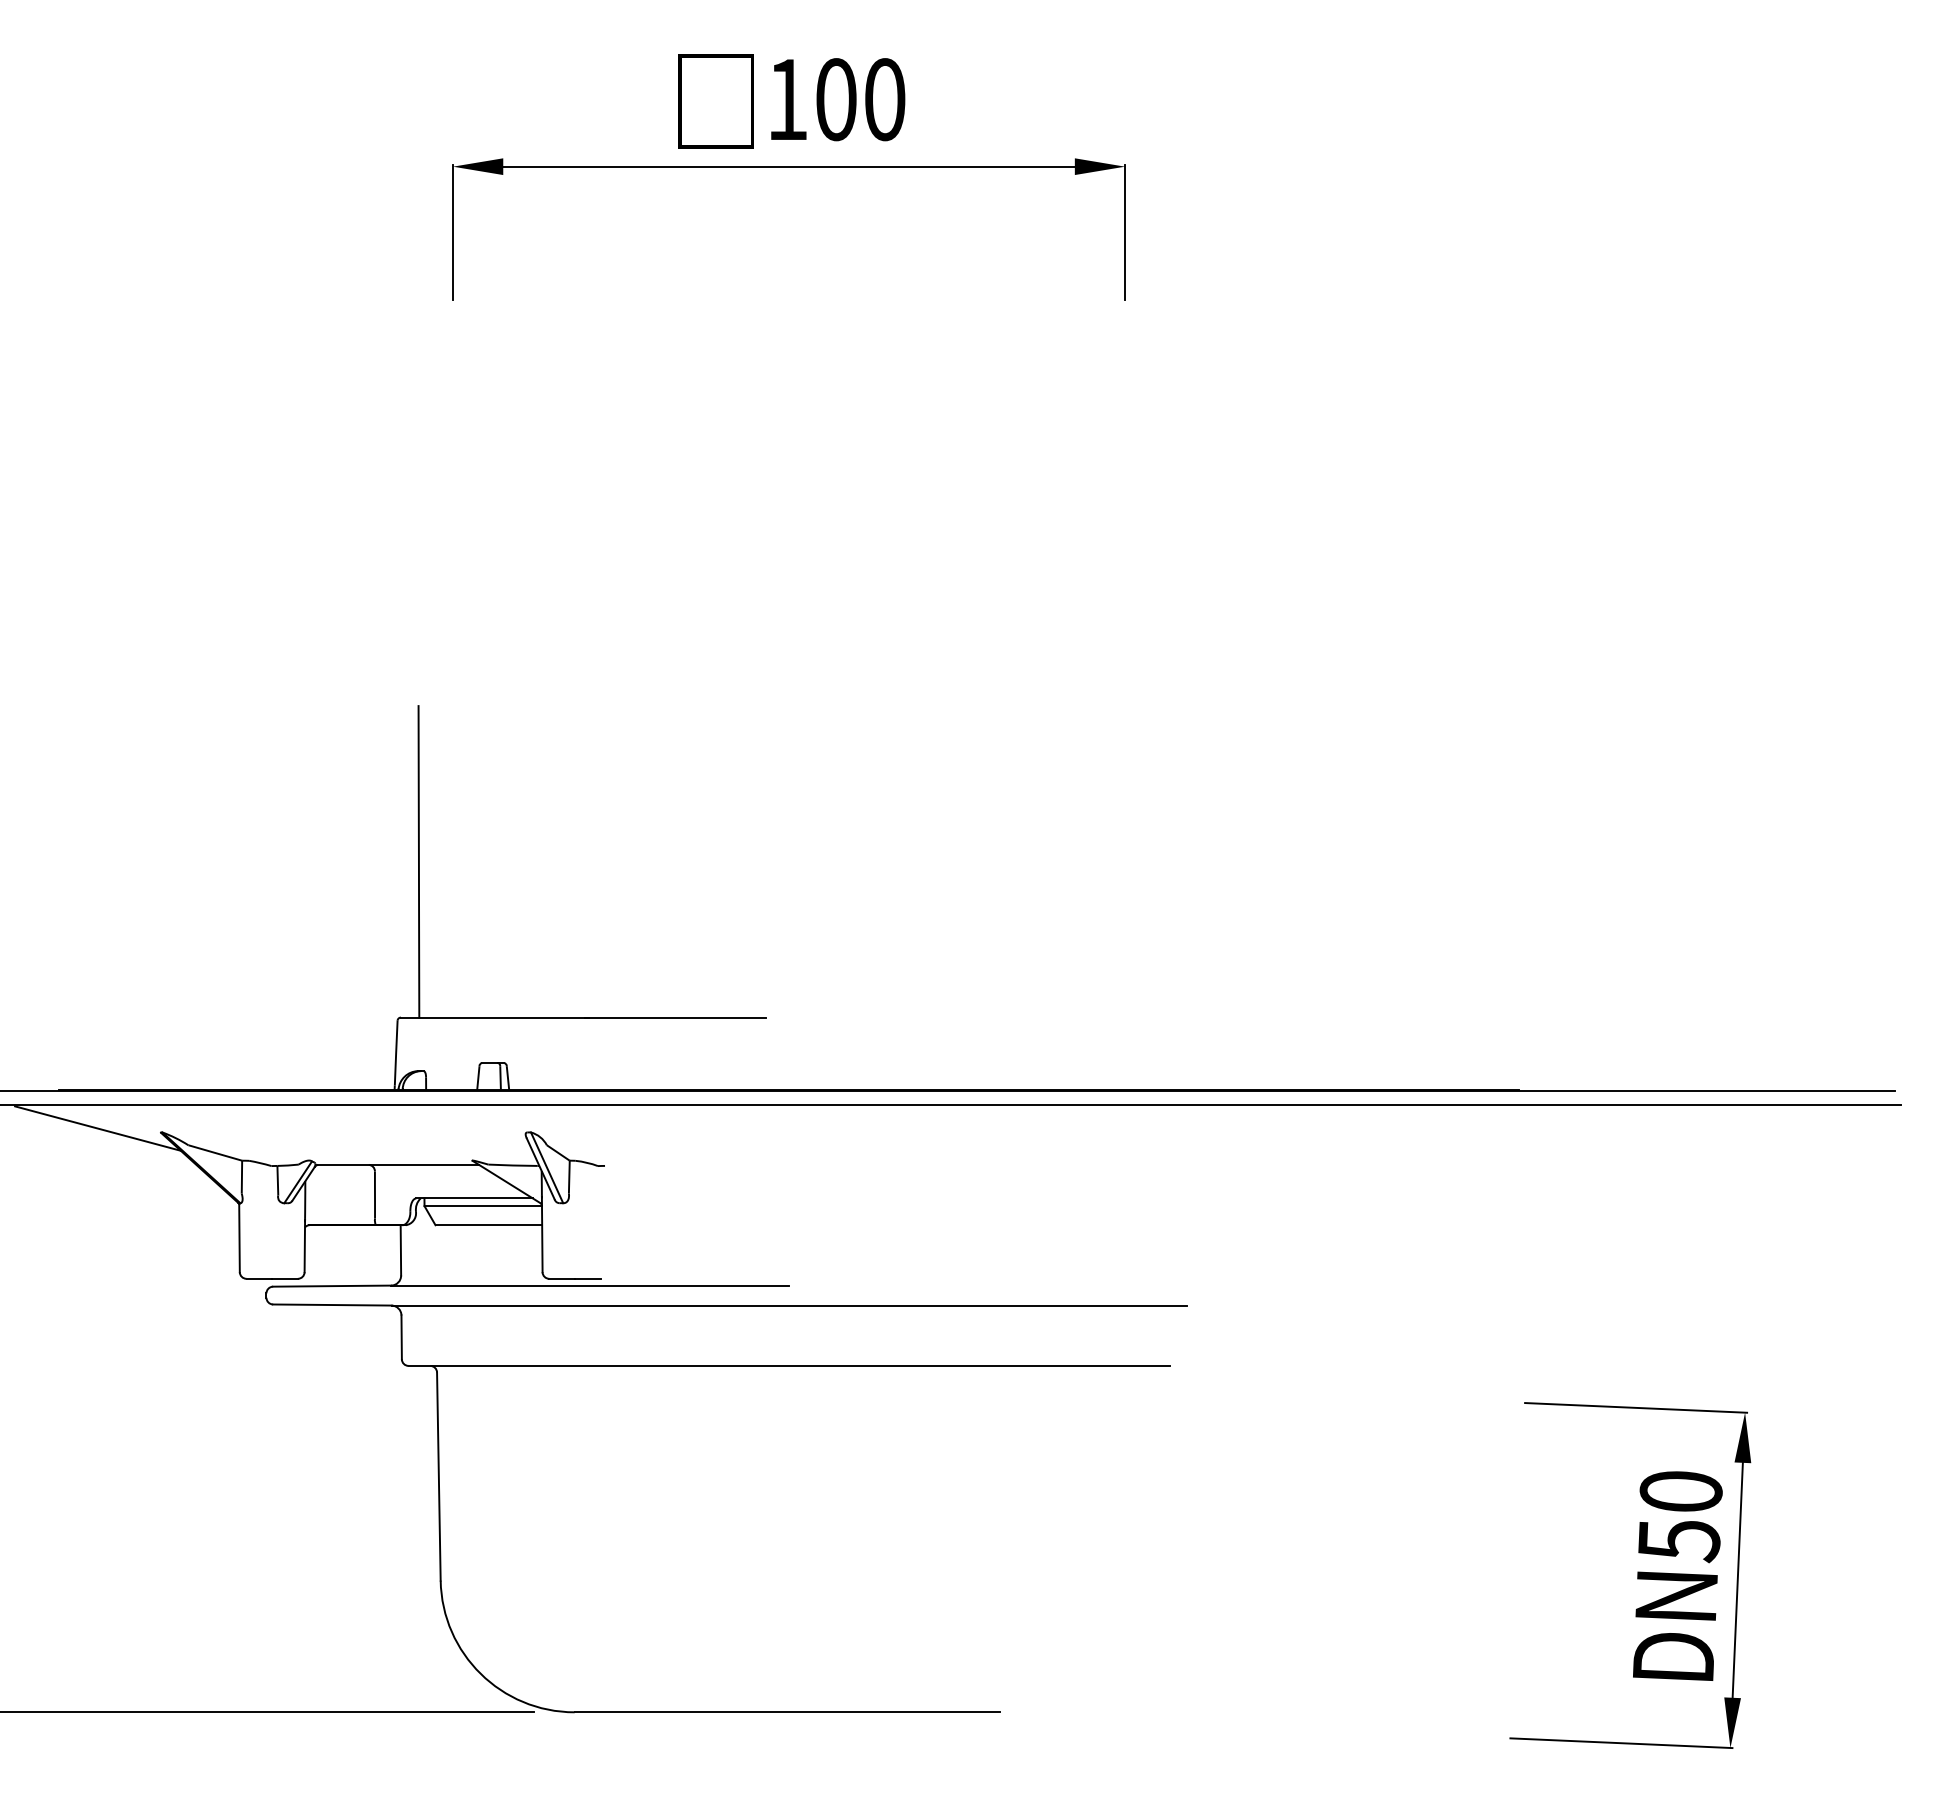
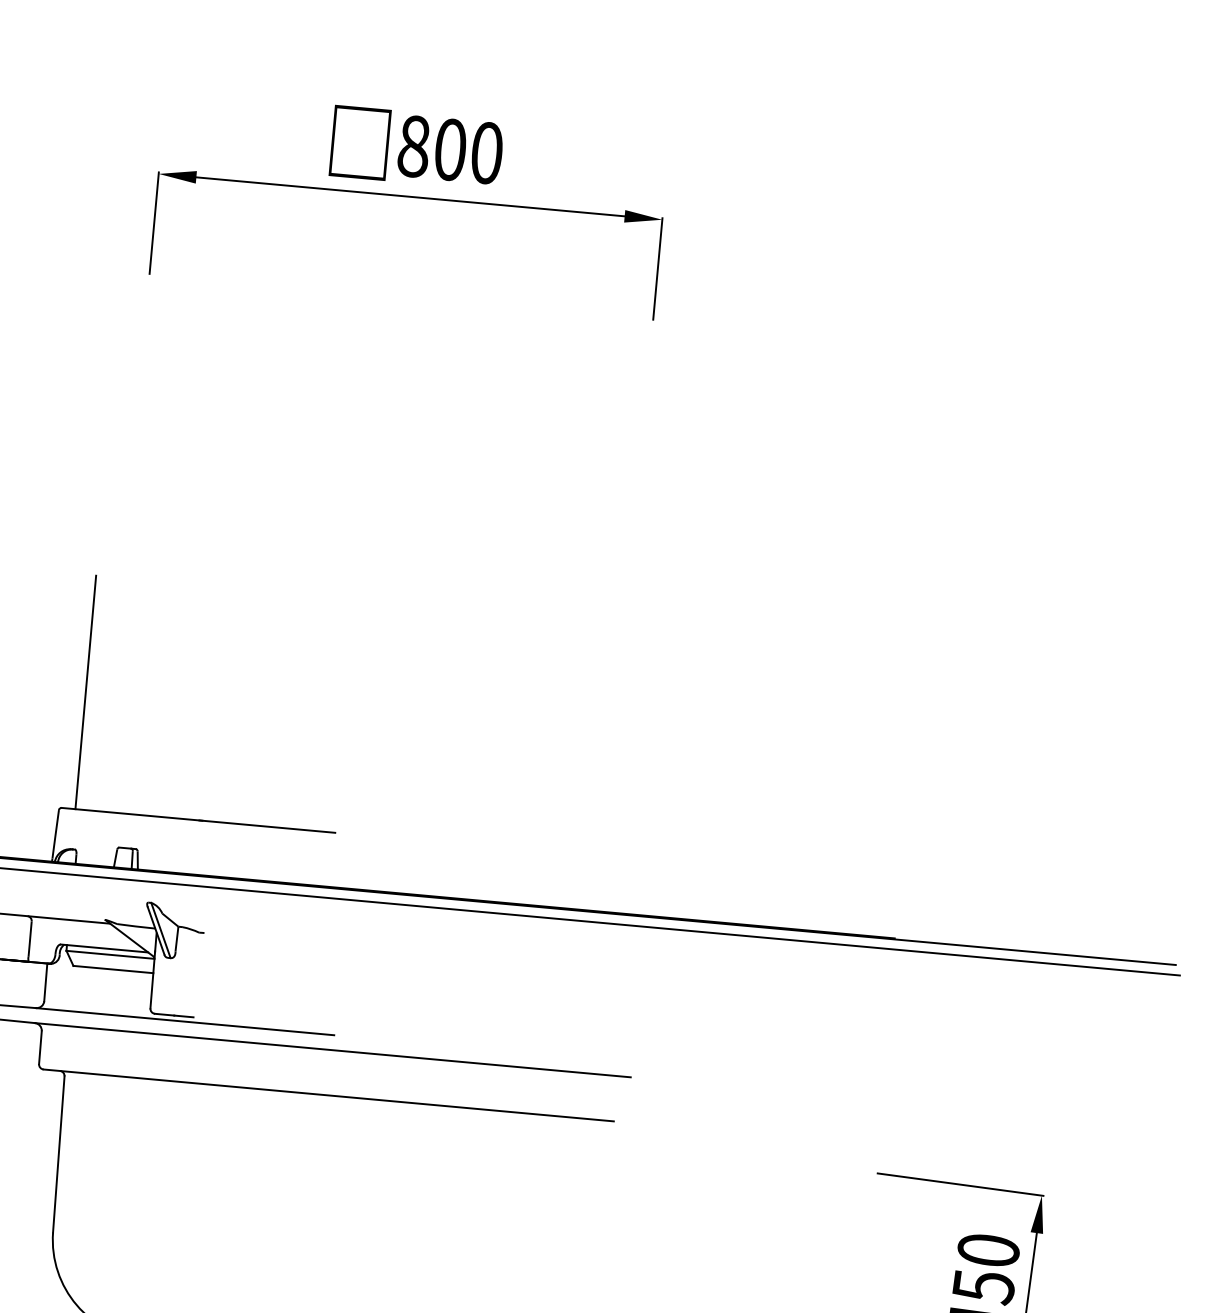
text: (787, 99) -> (413, 146), 100 -> 800

